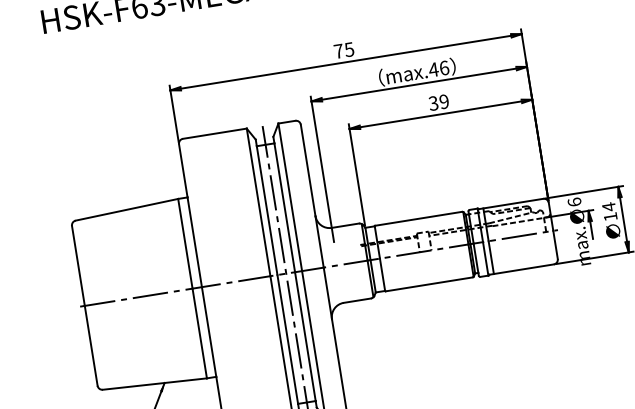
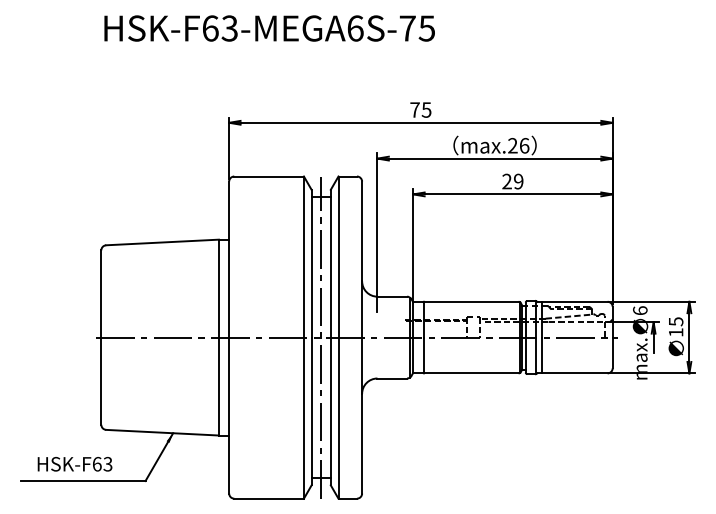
text: (433, 69) -> (512, 145), max.46 -> max.26
text: (433, 103) -> (506, 181), 39 -> 29
text: (609, 206) -> (676, 321), 14 -> 15

